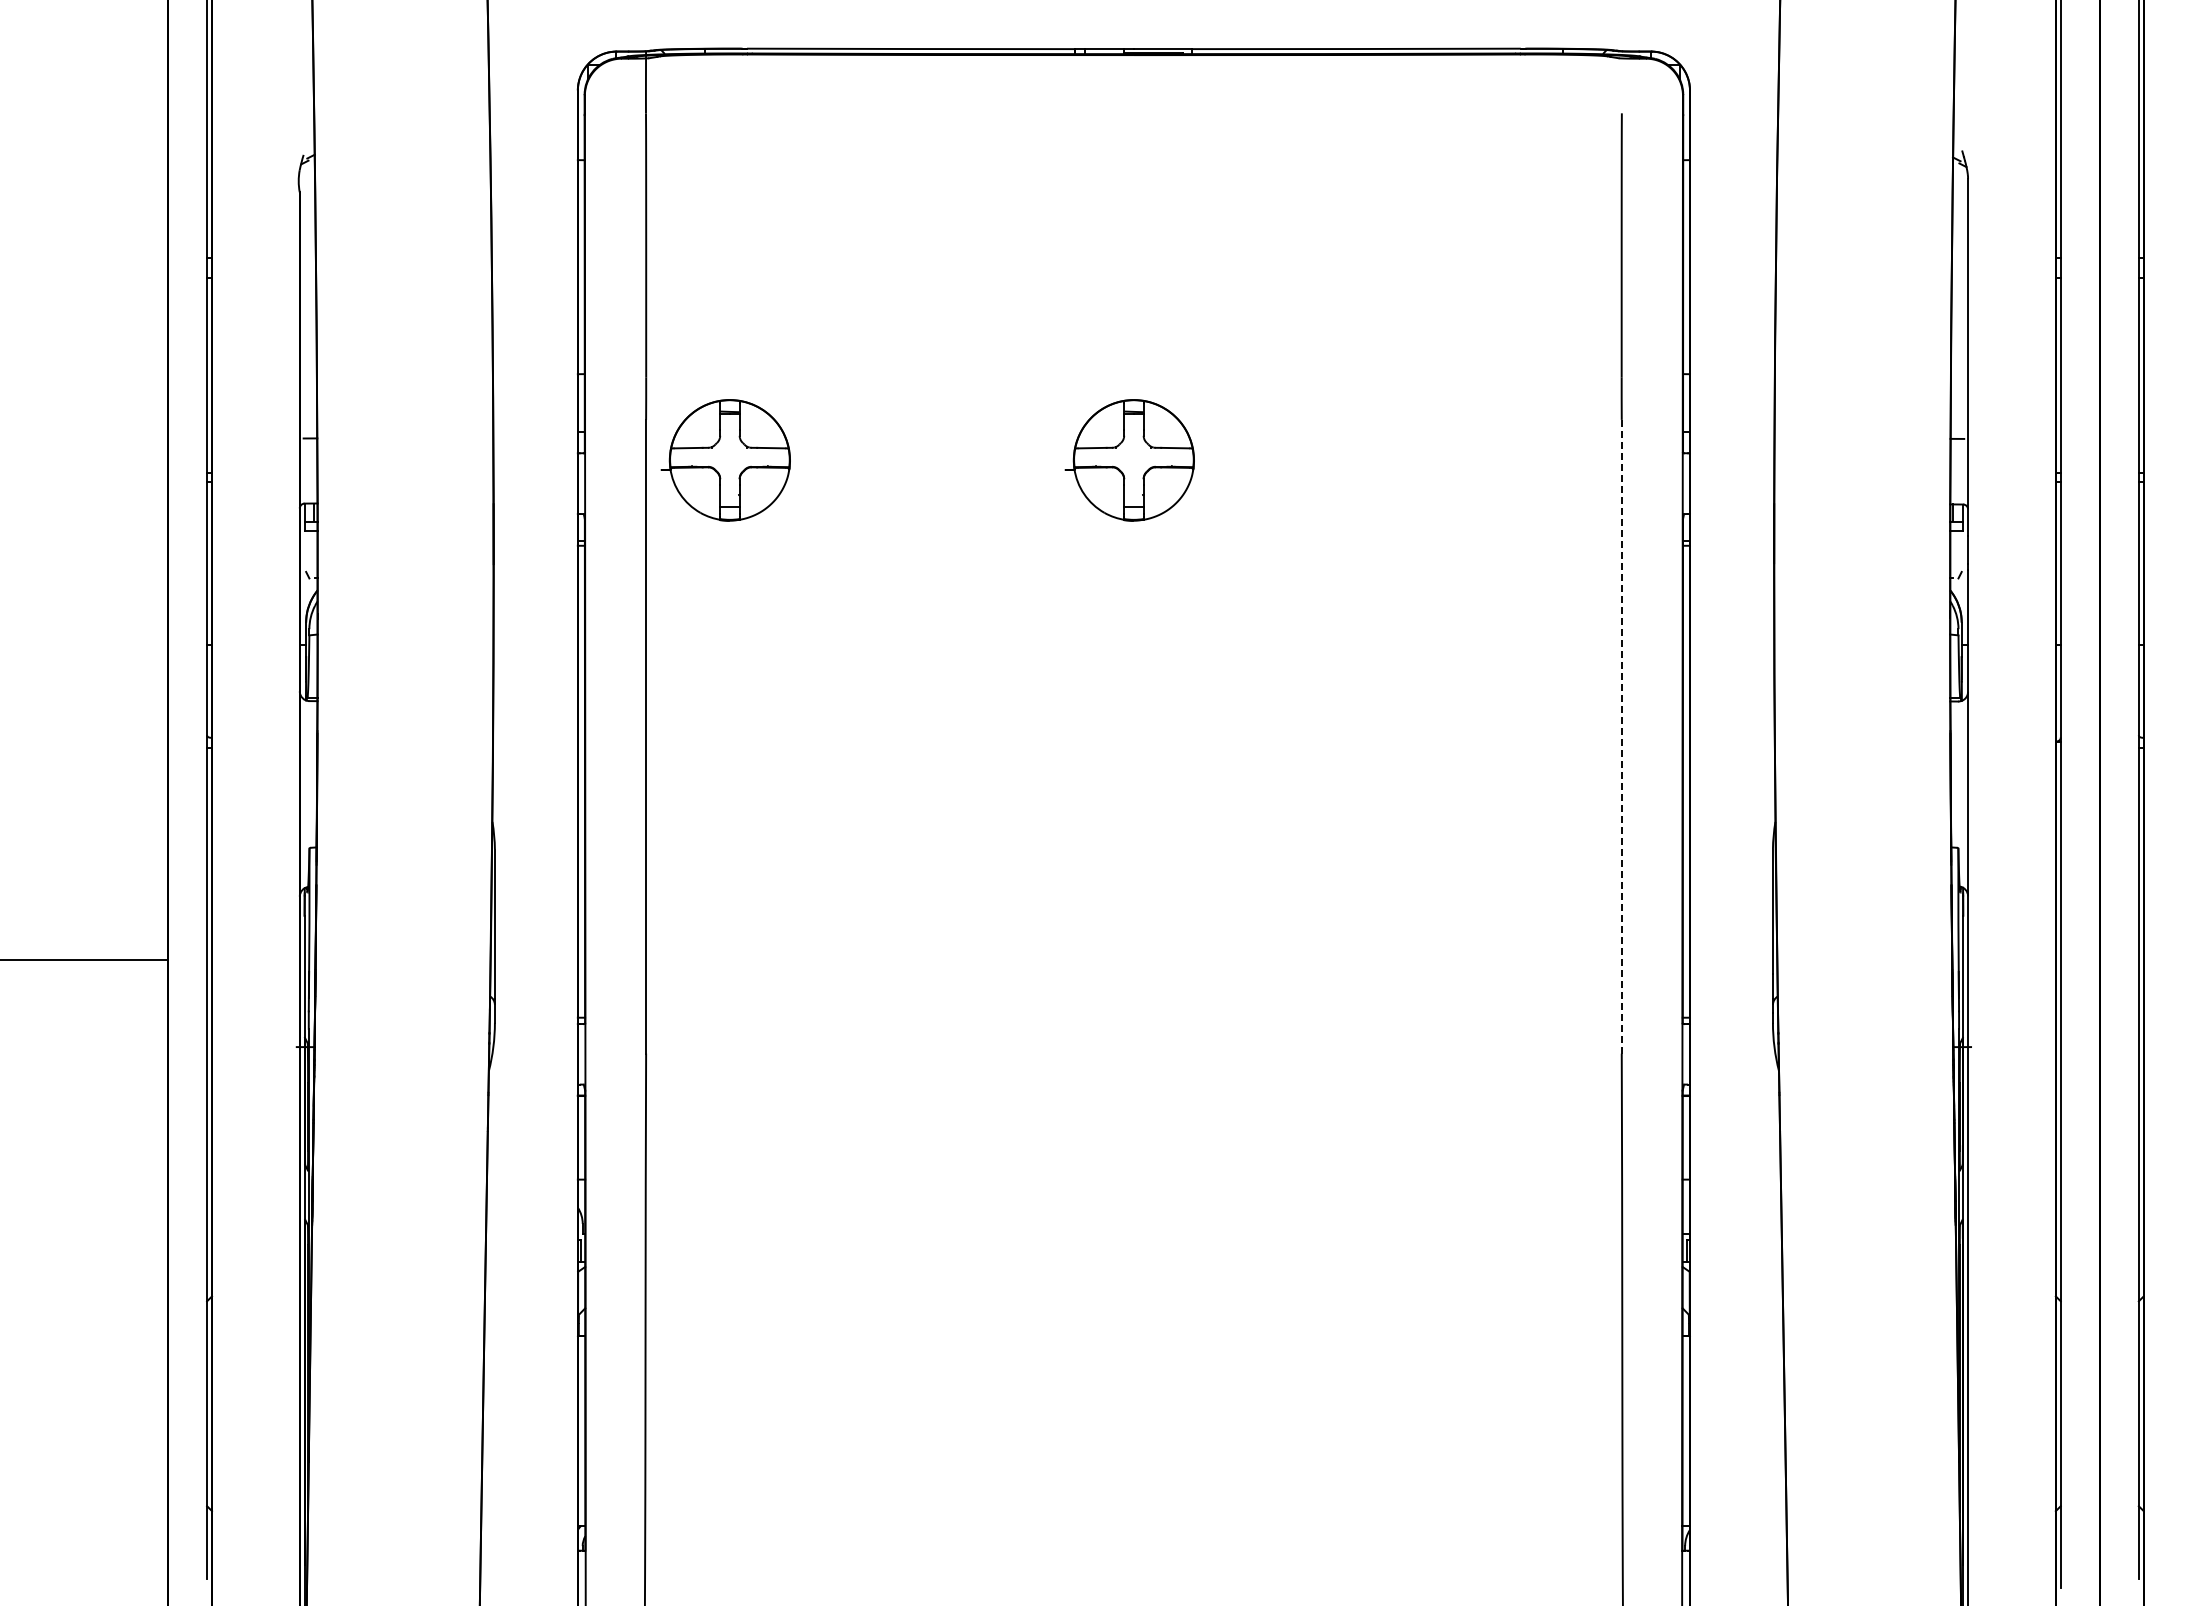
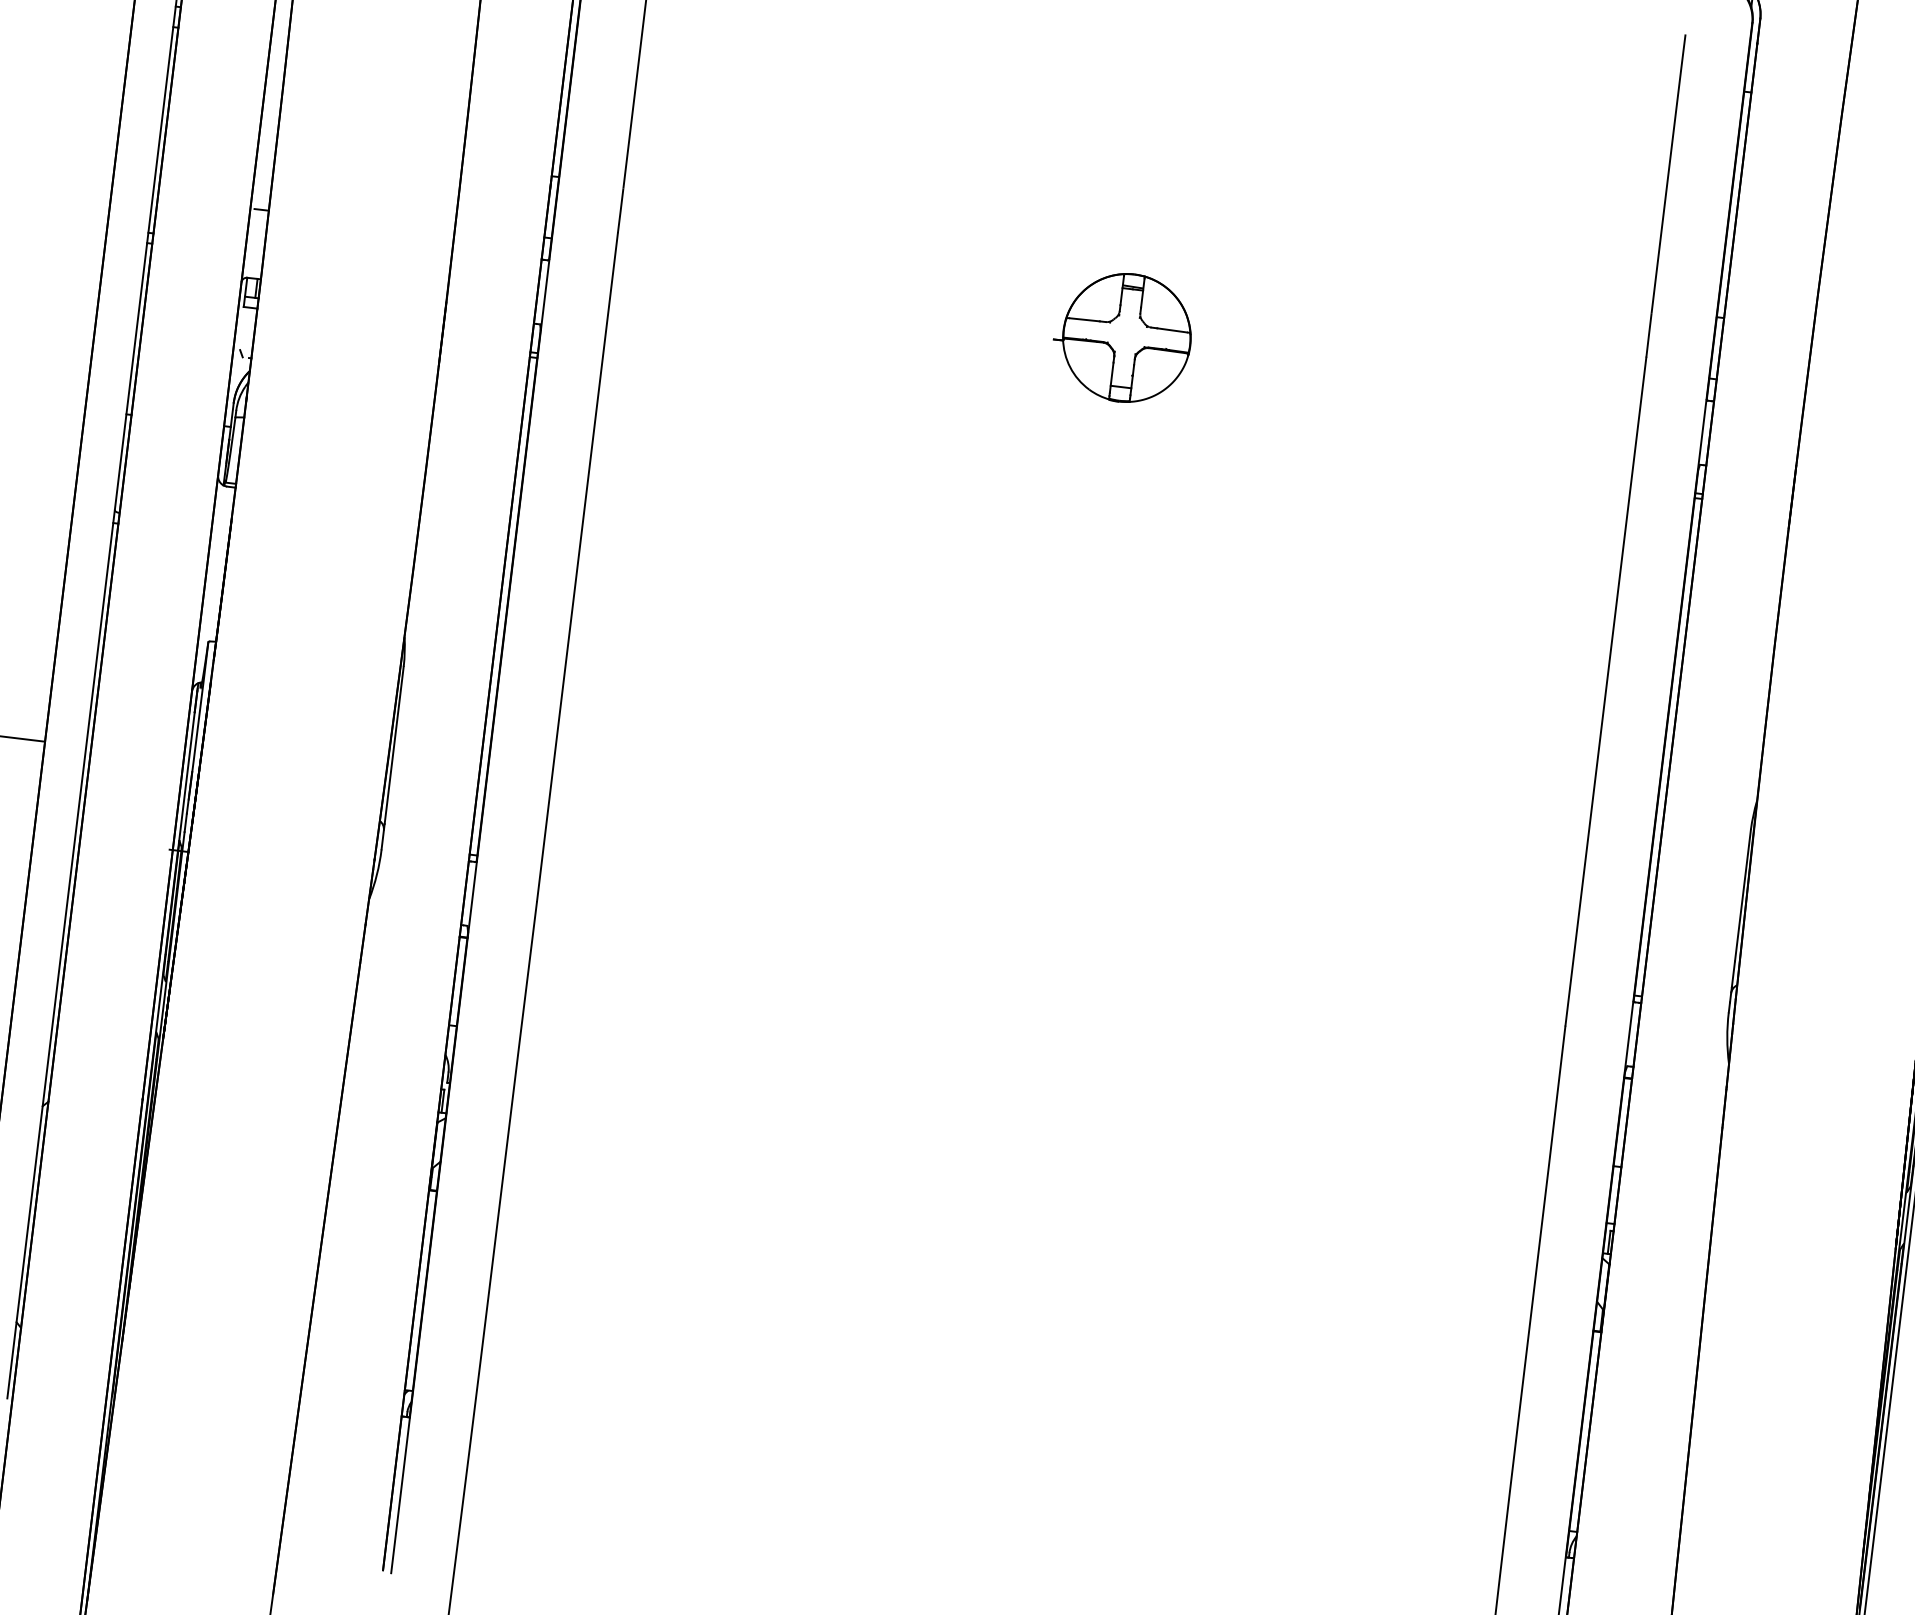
part: (725, 460) -> (696, 286), removed
line: (1621, 736) -> (1605, 691), dashed -> solid

